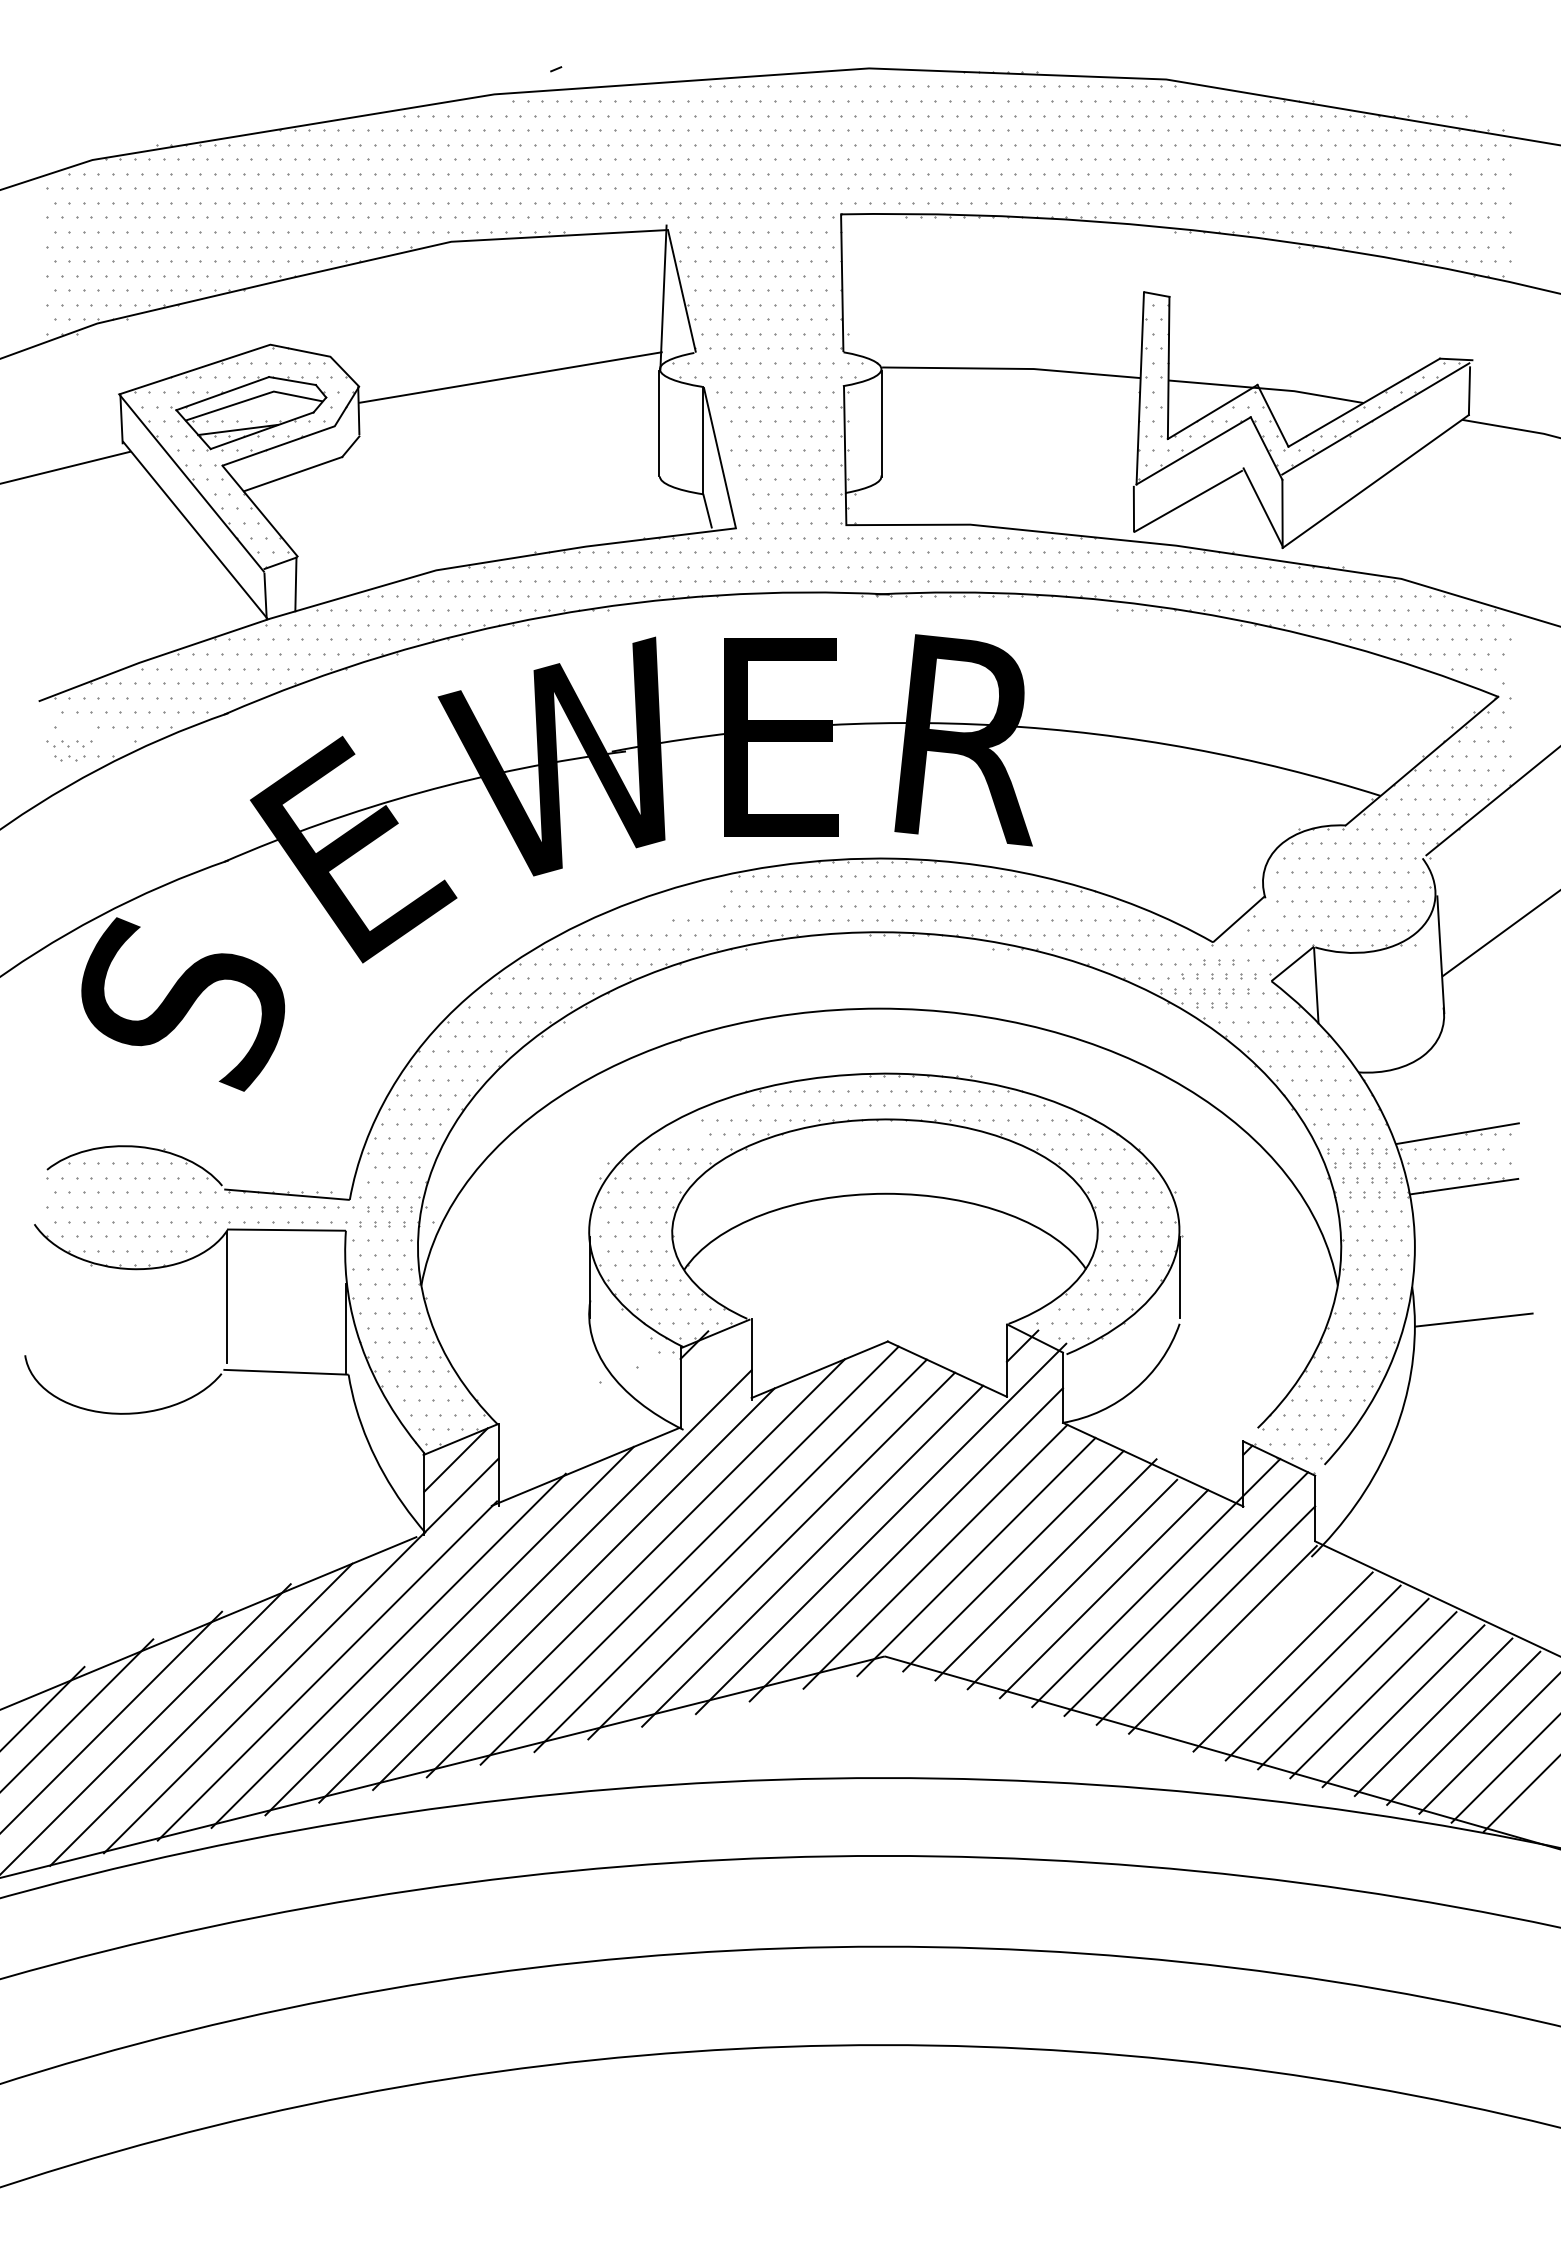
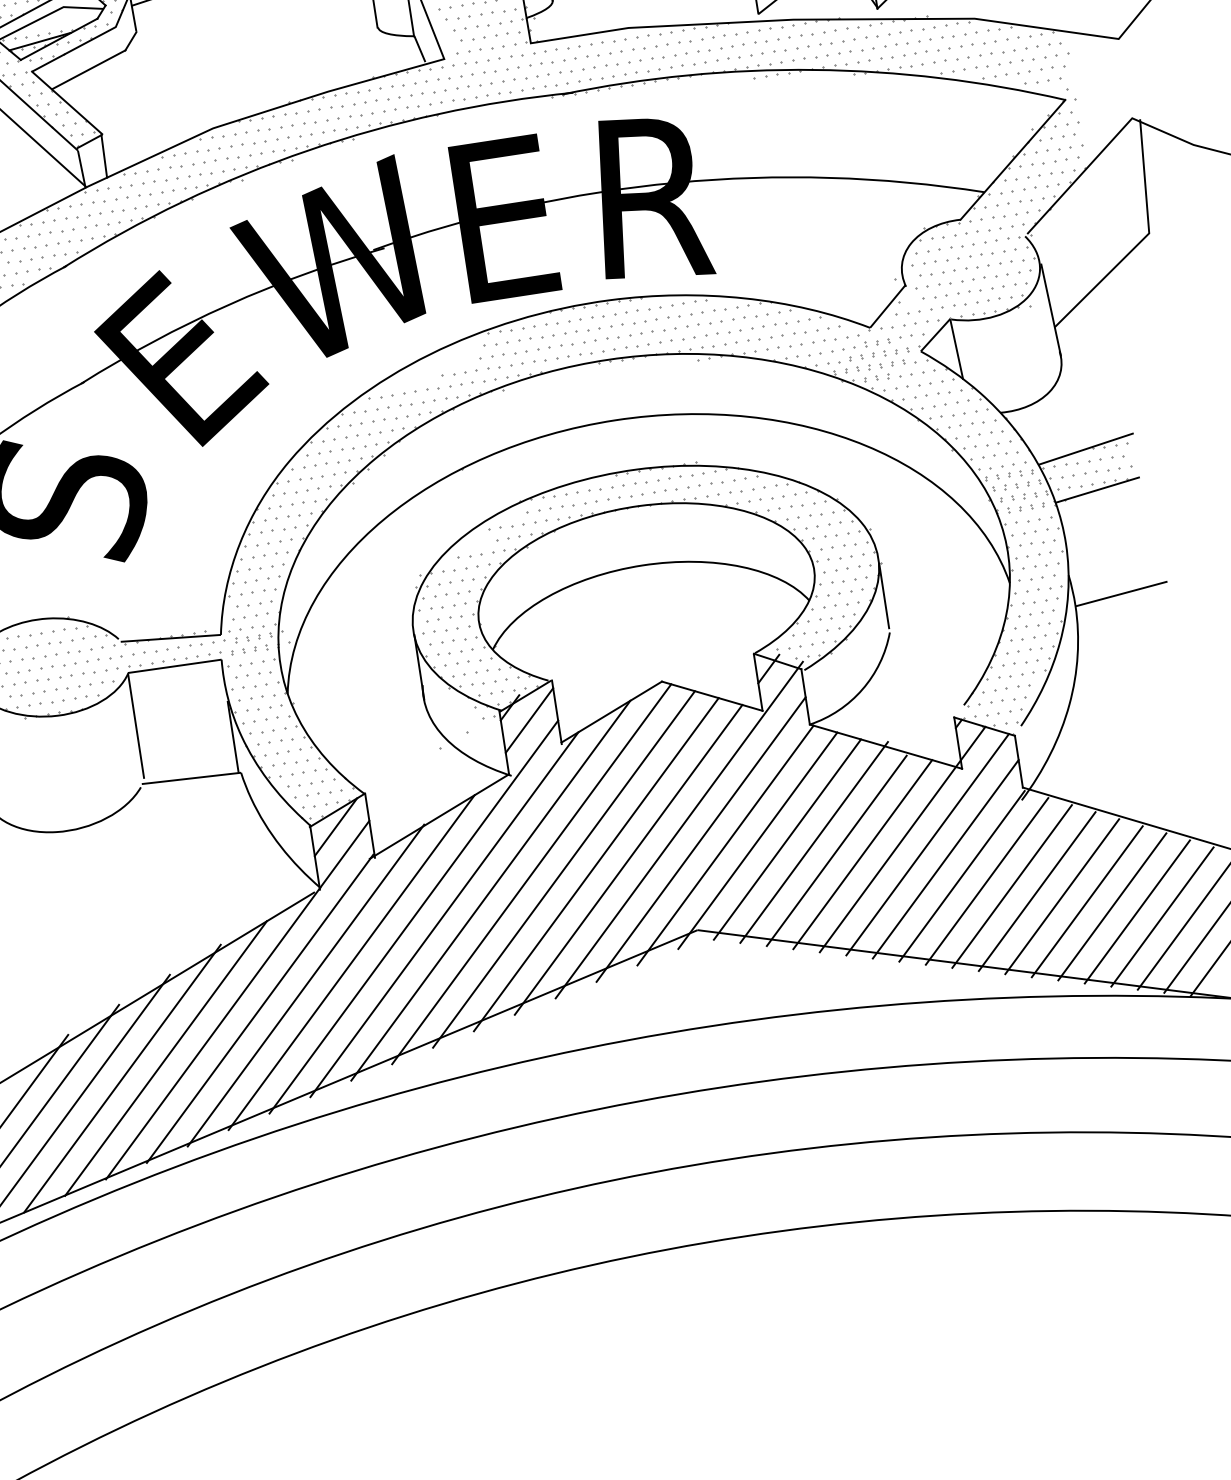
line: (715, 1364) -> (528, 720), added
line: (1252, 1650) -> (986, 881), added

